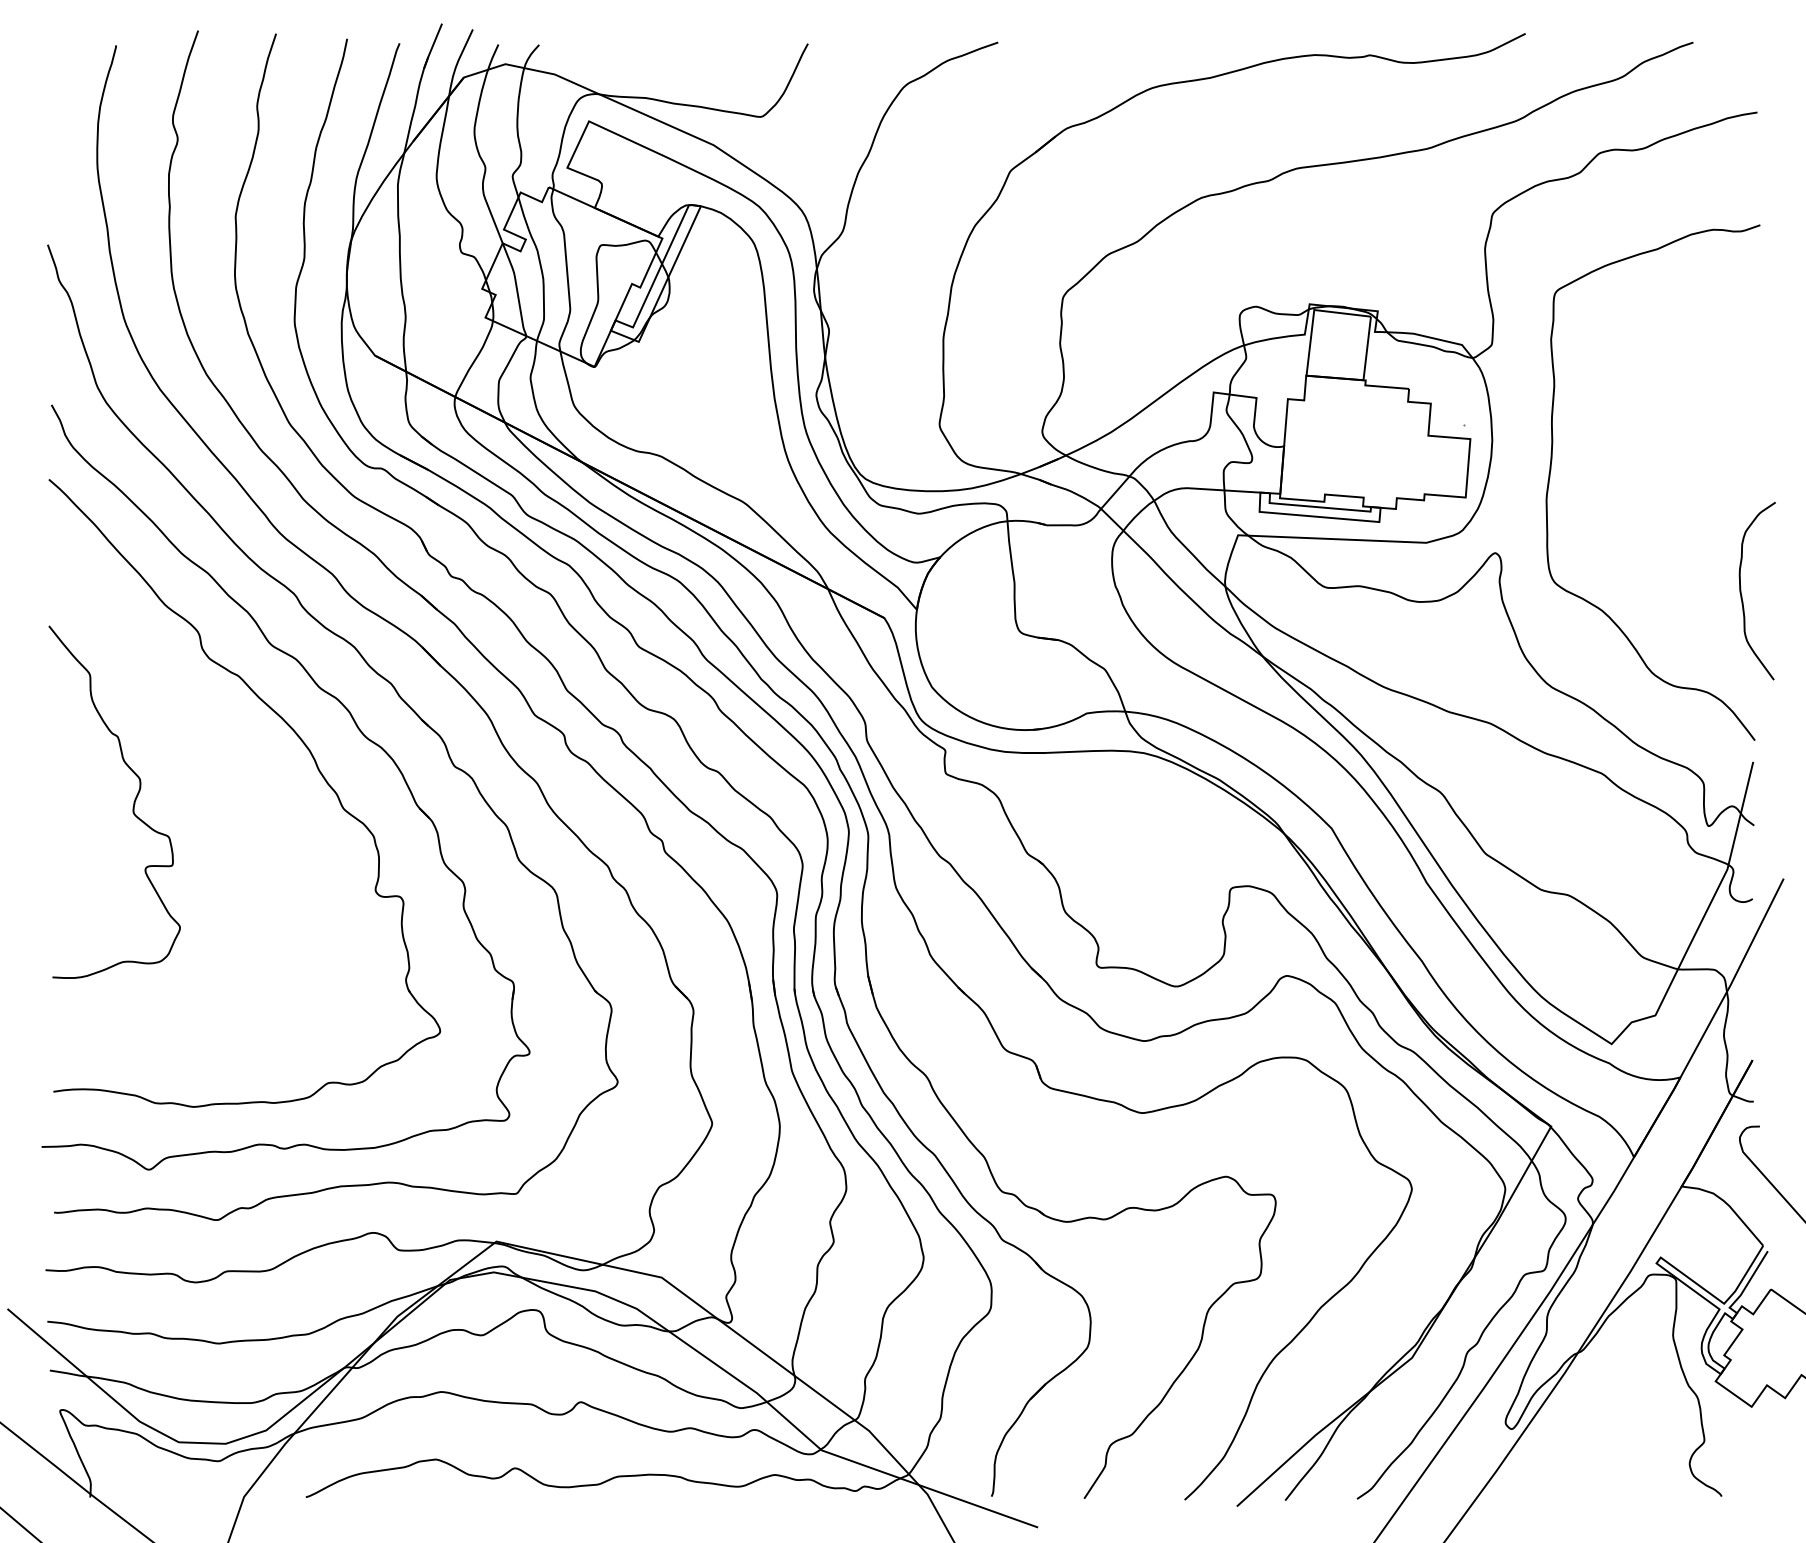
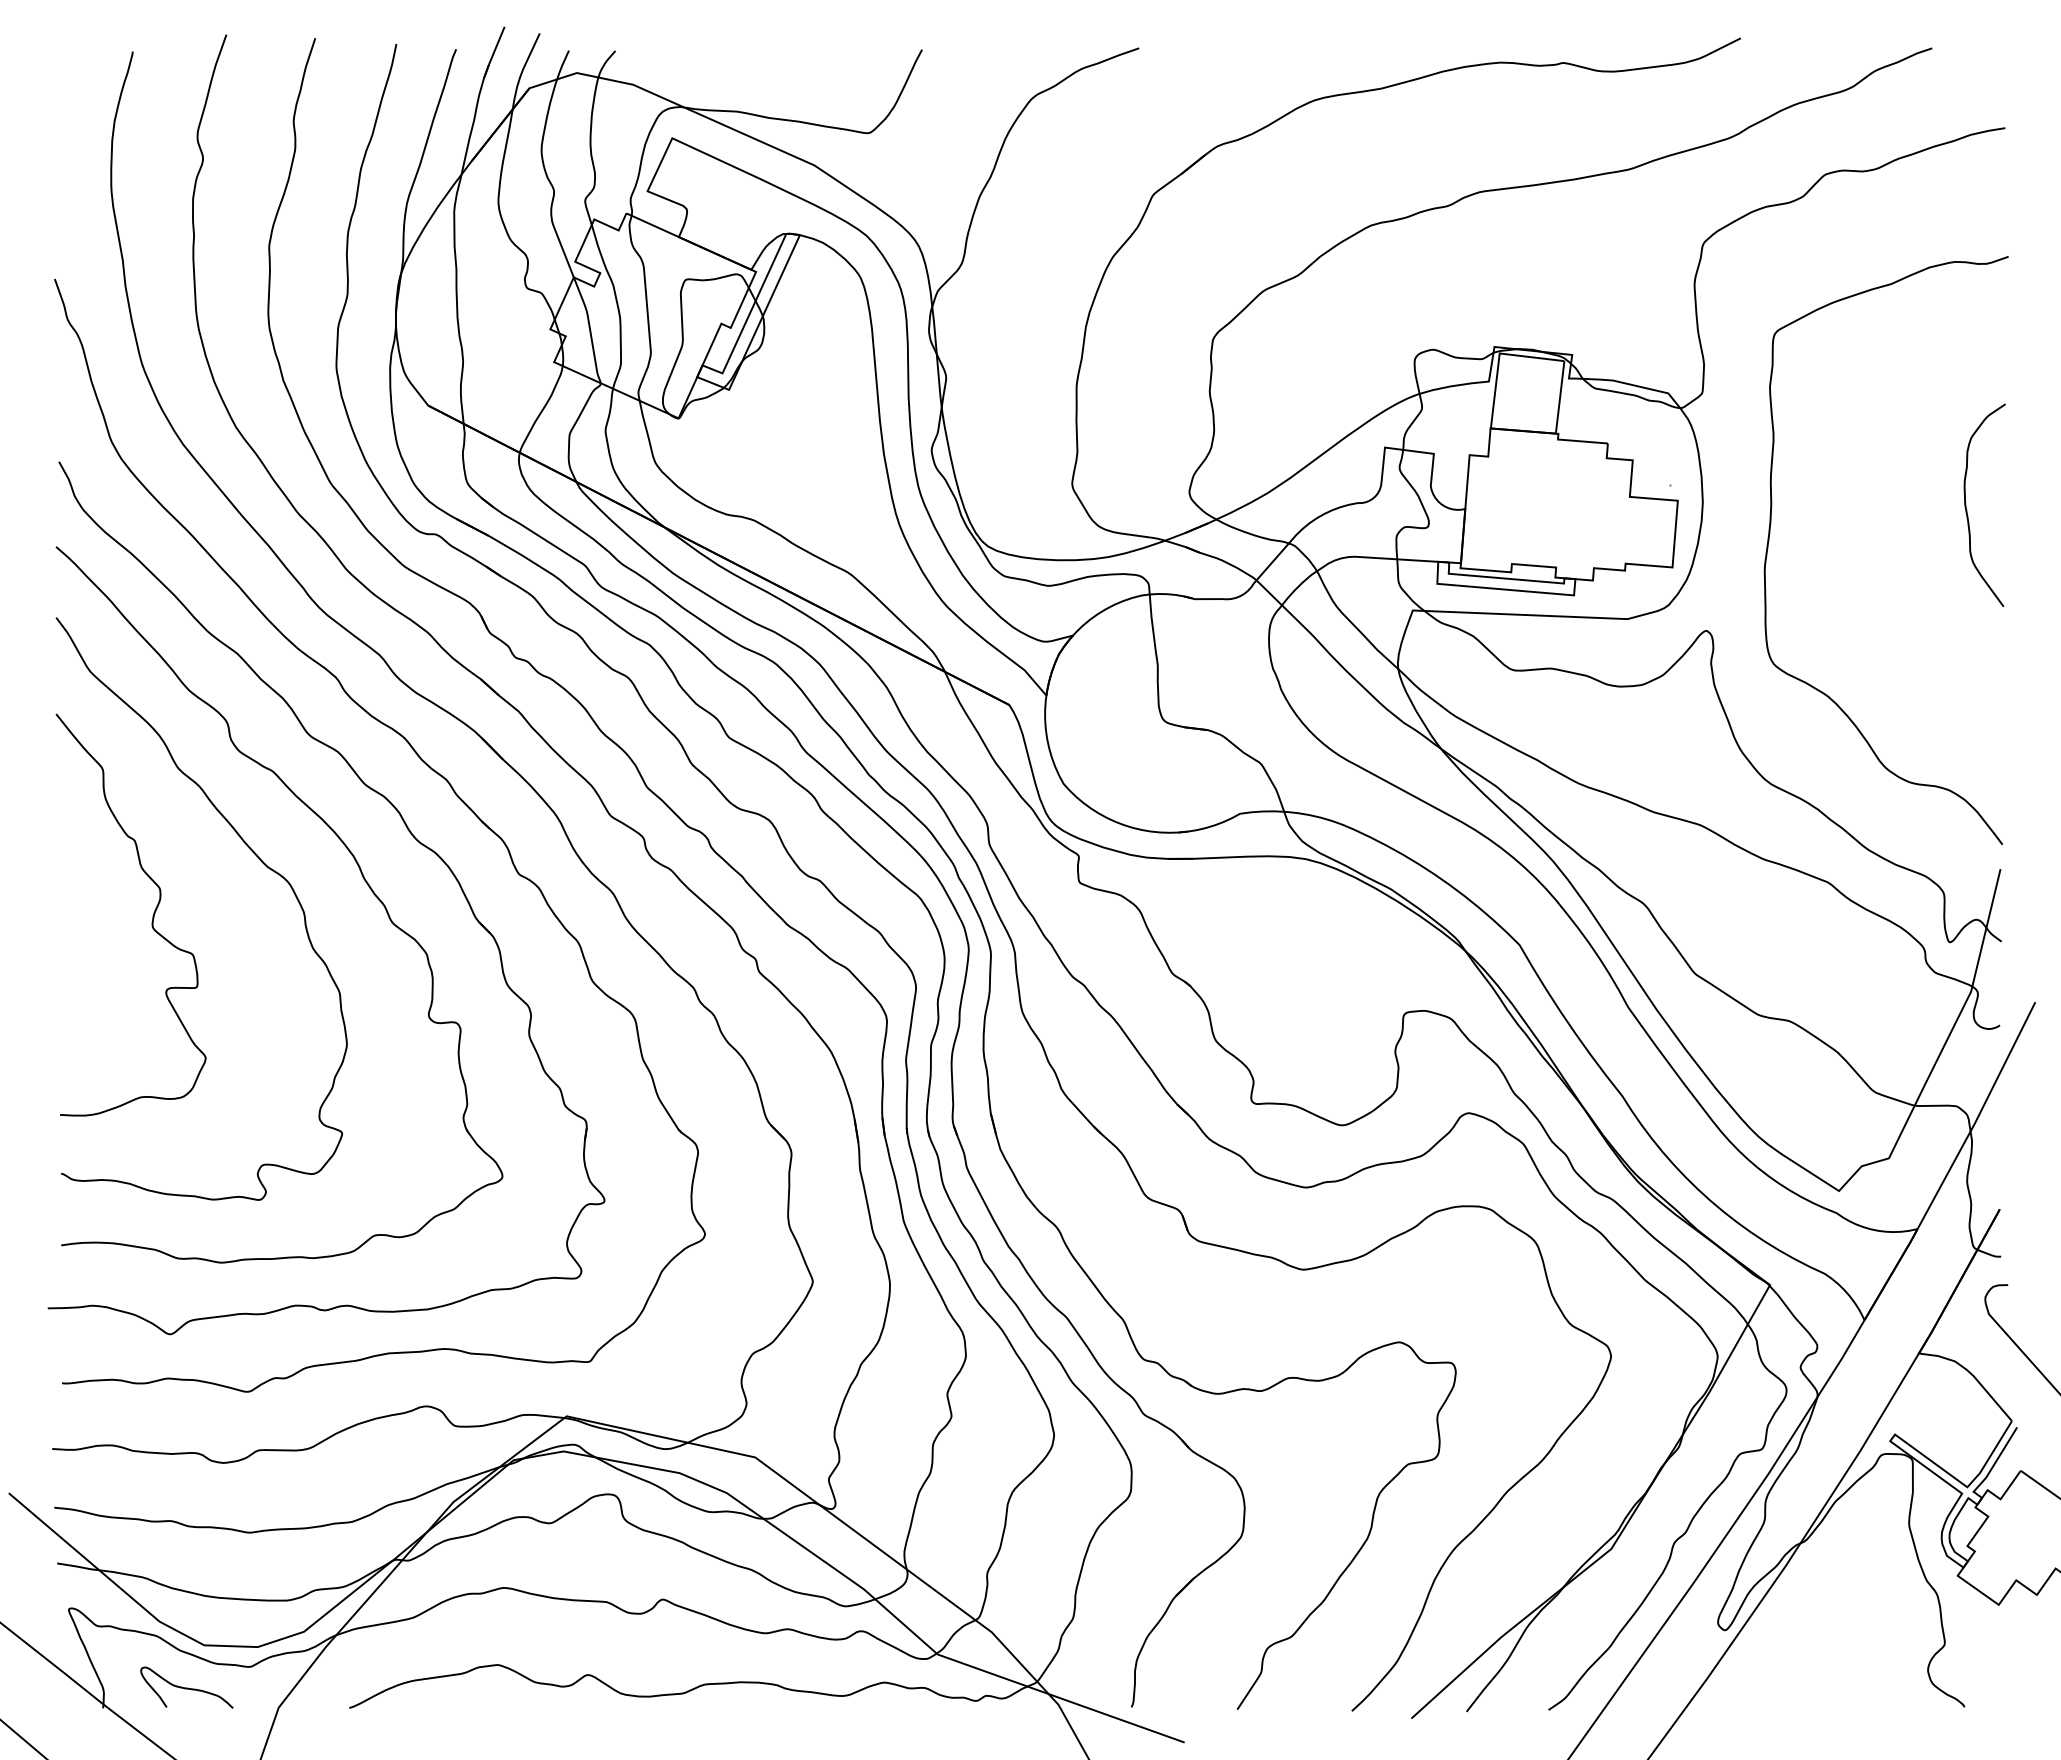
curve: (1742, 595) -> (1967, 510), moved
part: (223, 750) -> (255, 856), added
curve: (163, 1479) -> (186, 1687), added

